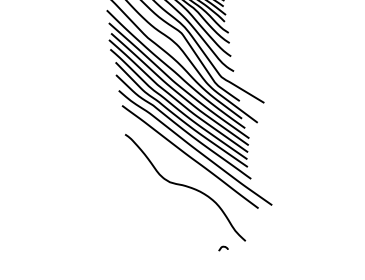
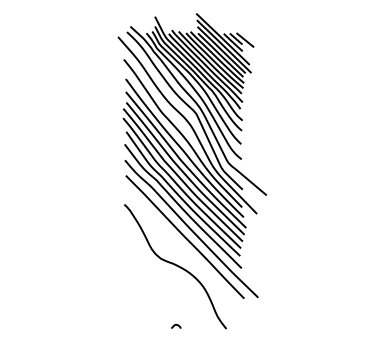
curve: (223, 247) -> (176, 325), moved

